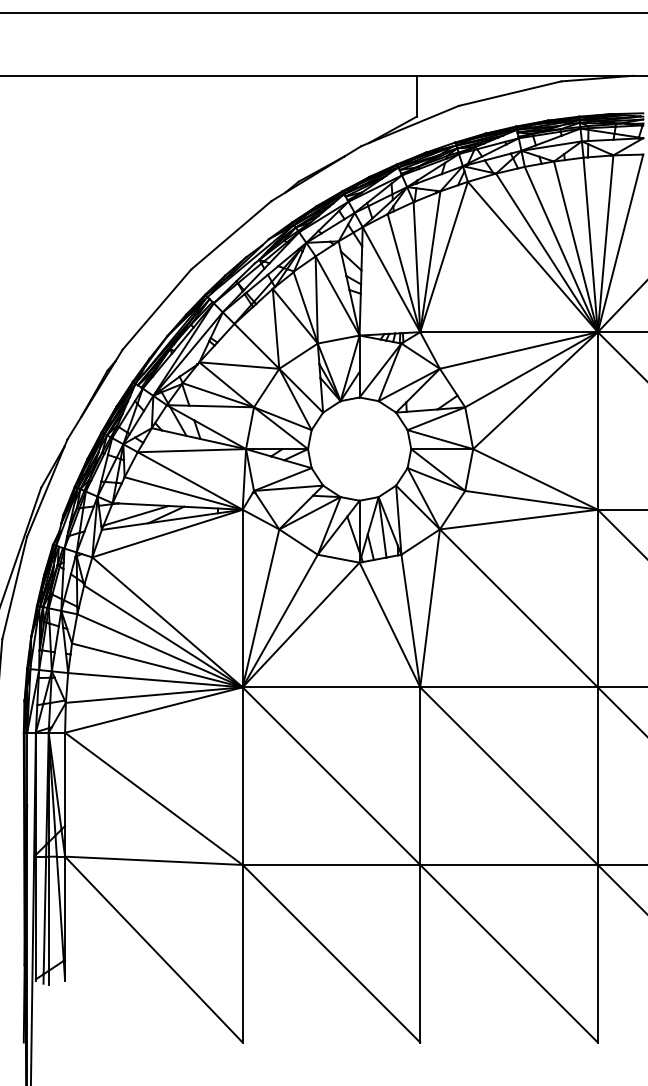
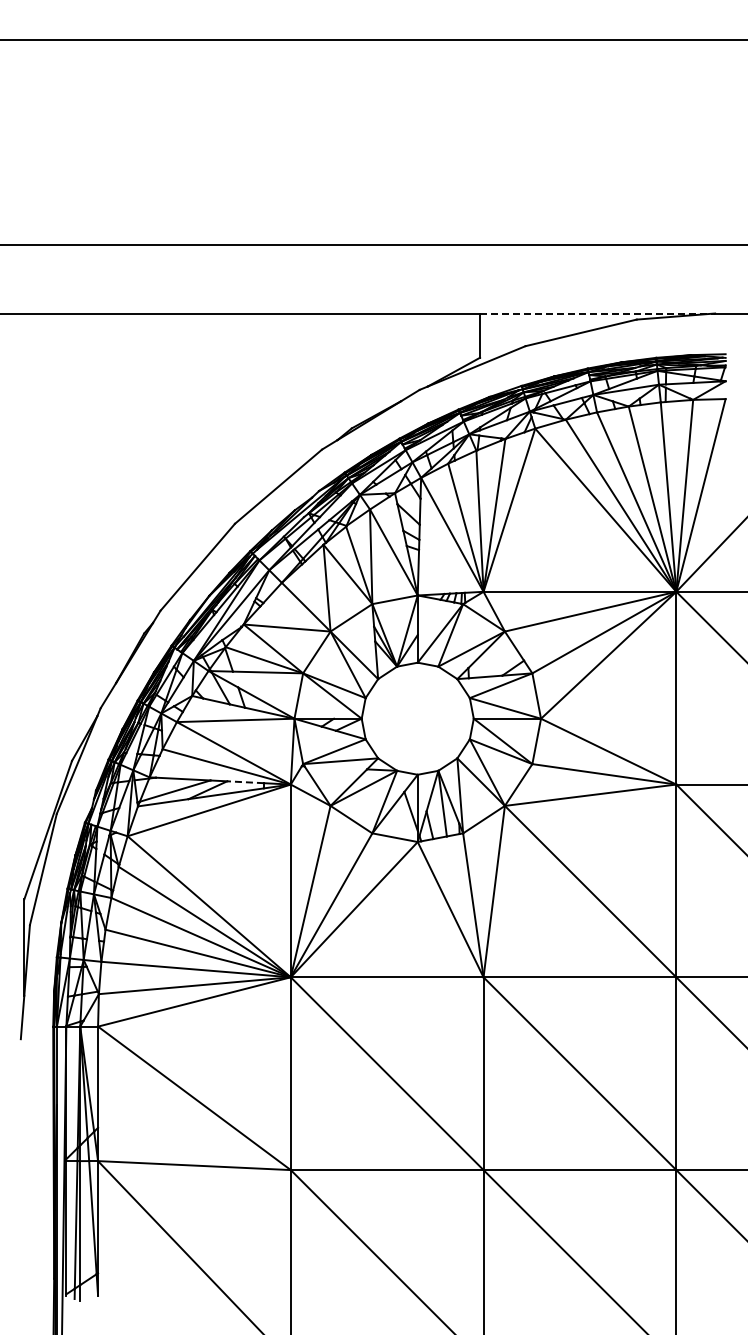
line: (525, 75) -> (597, 313), solid -> dashed
line: (200, 507) -> (245, 782), solid -> dashed

